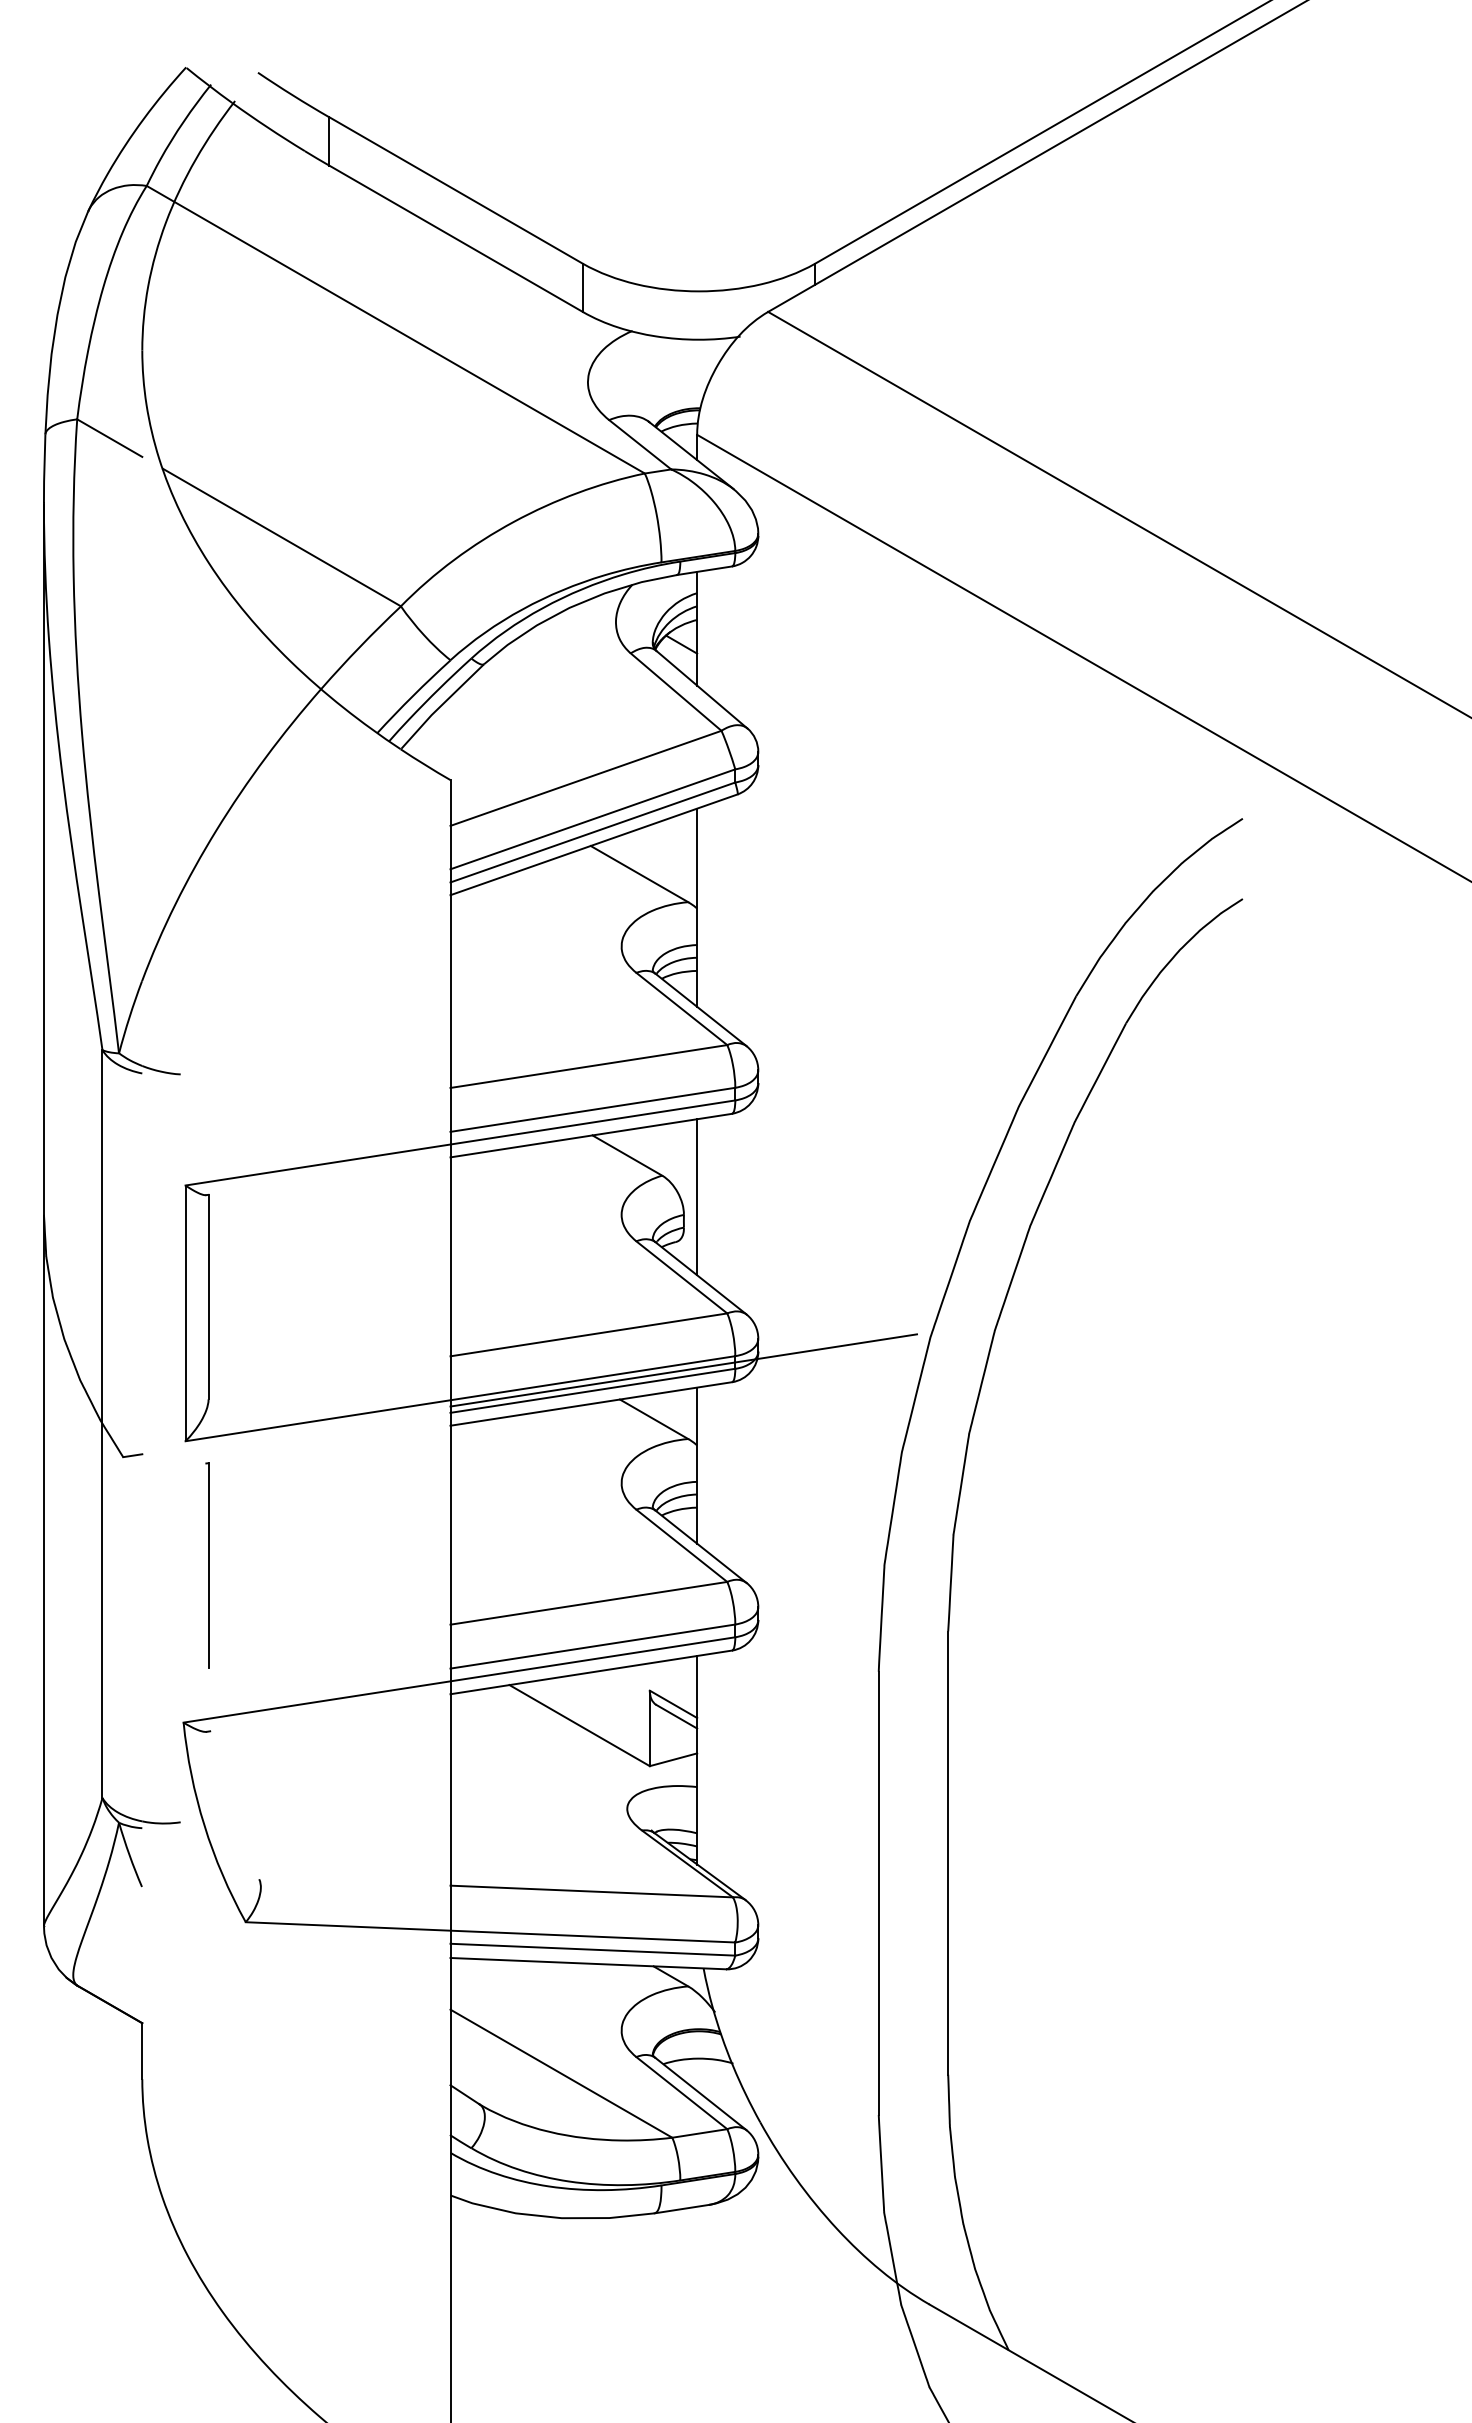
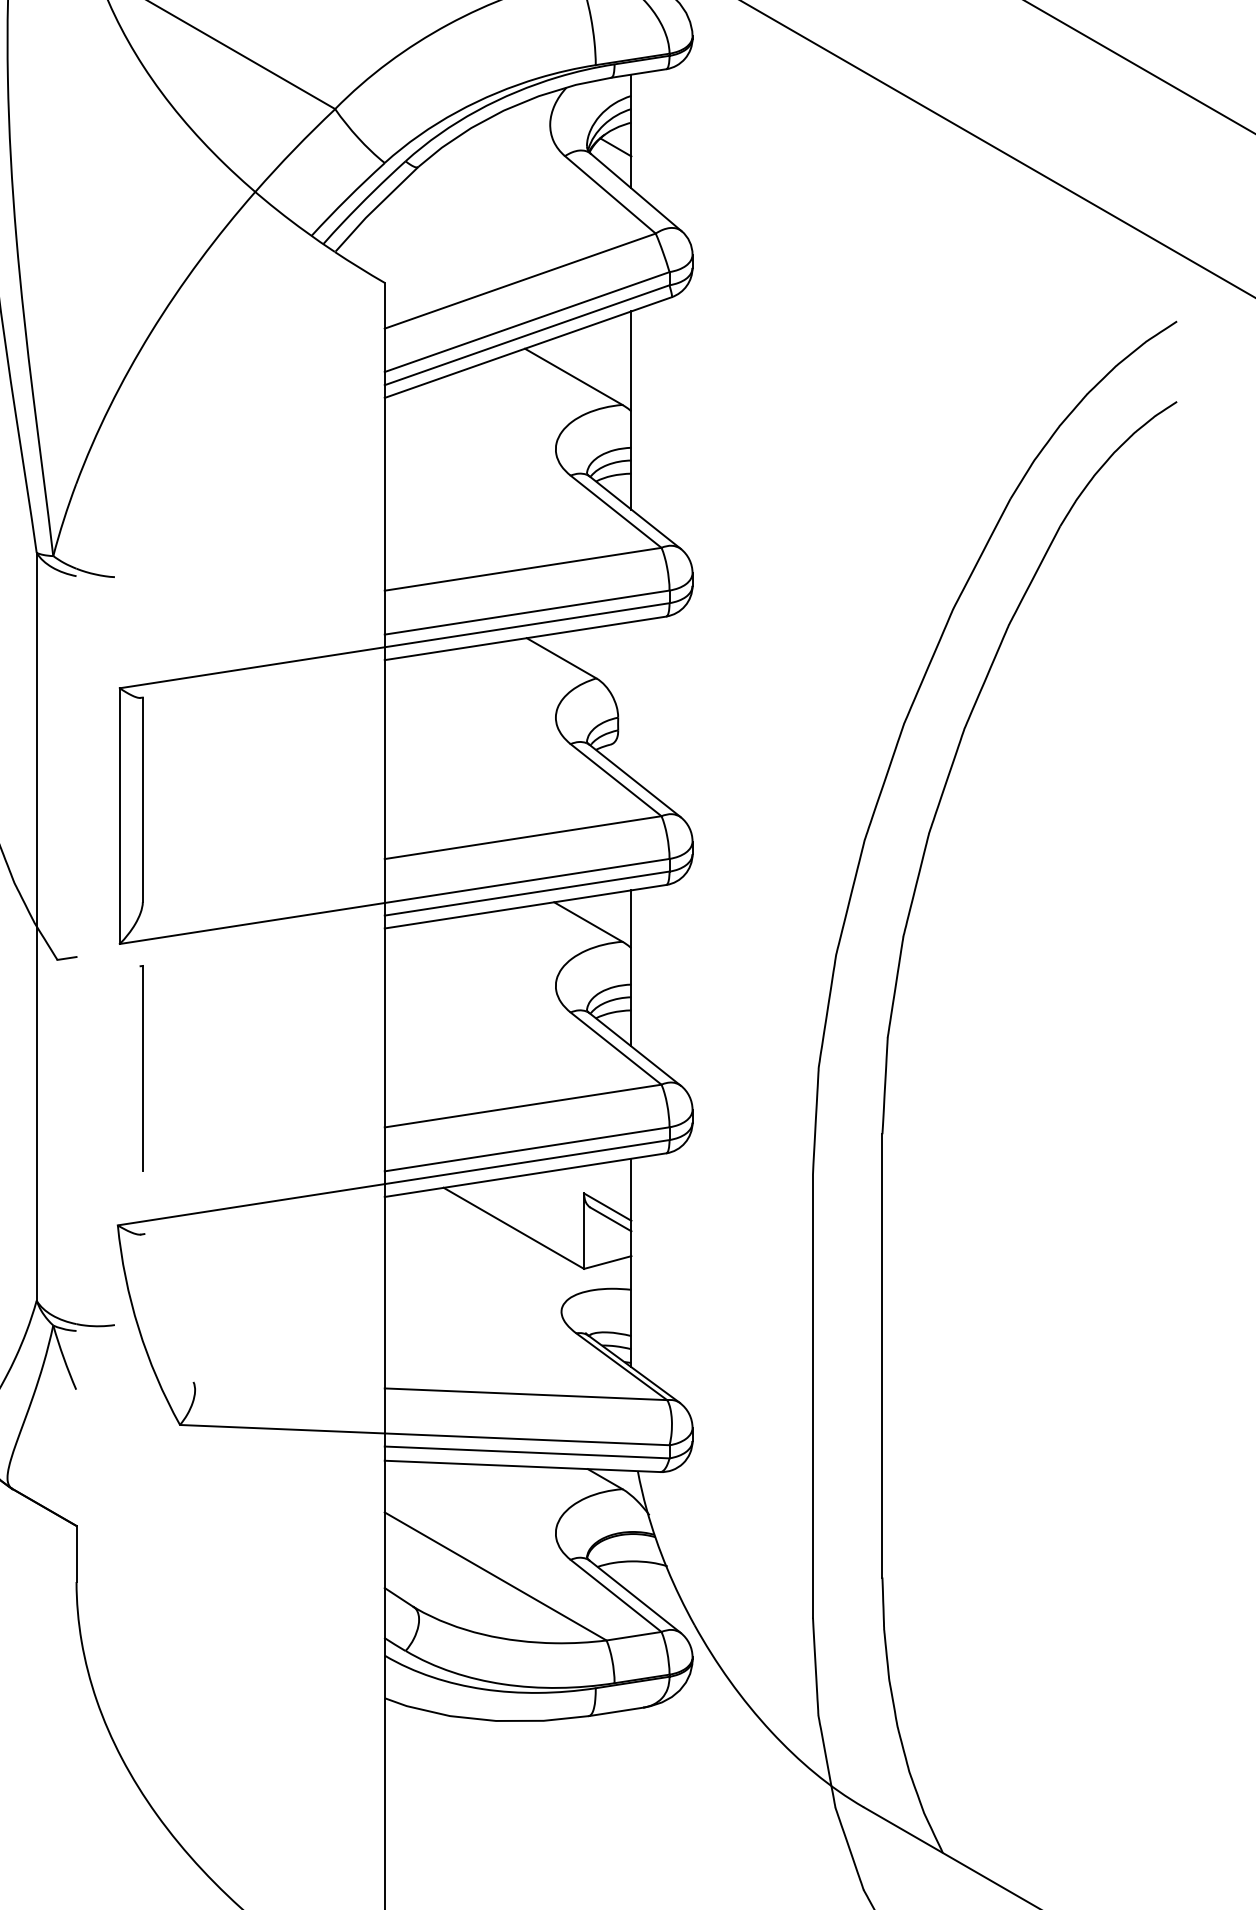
line: (697, 1197) -> (631, 700), removed
line: (683, 1370) -> (617, 873), removed

